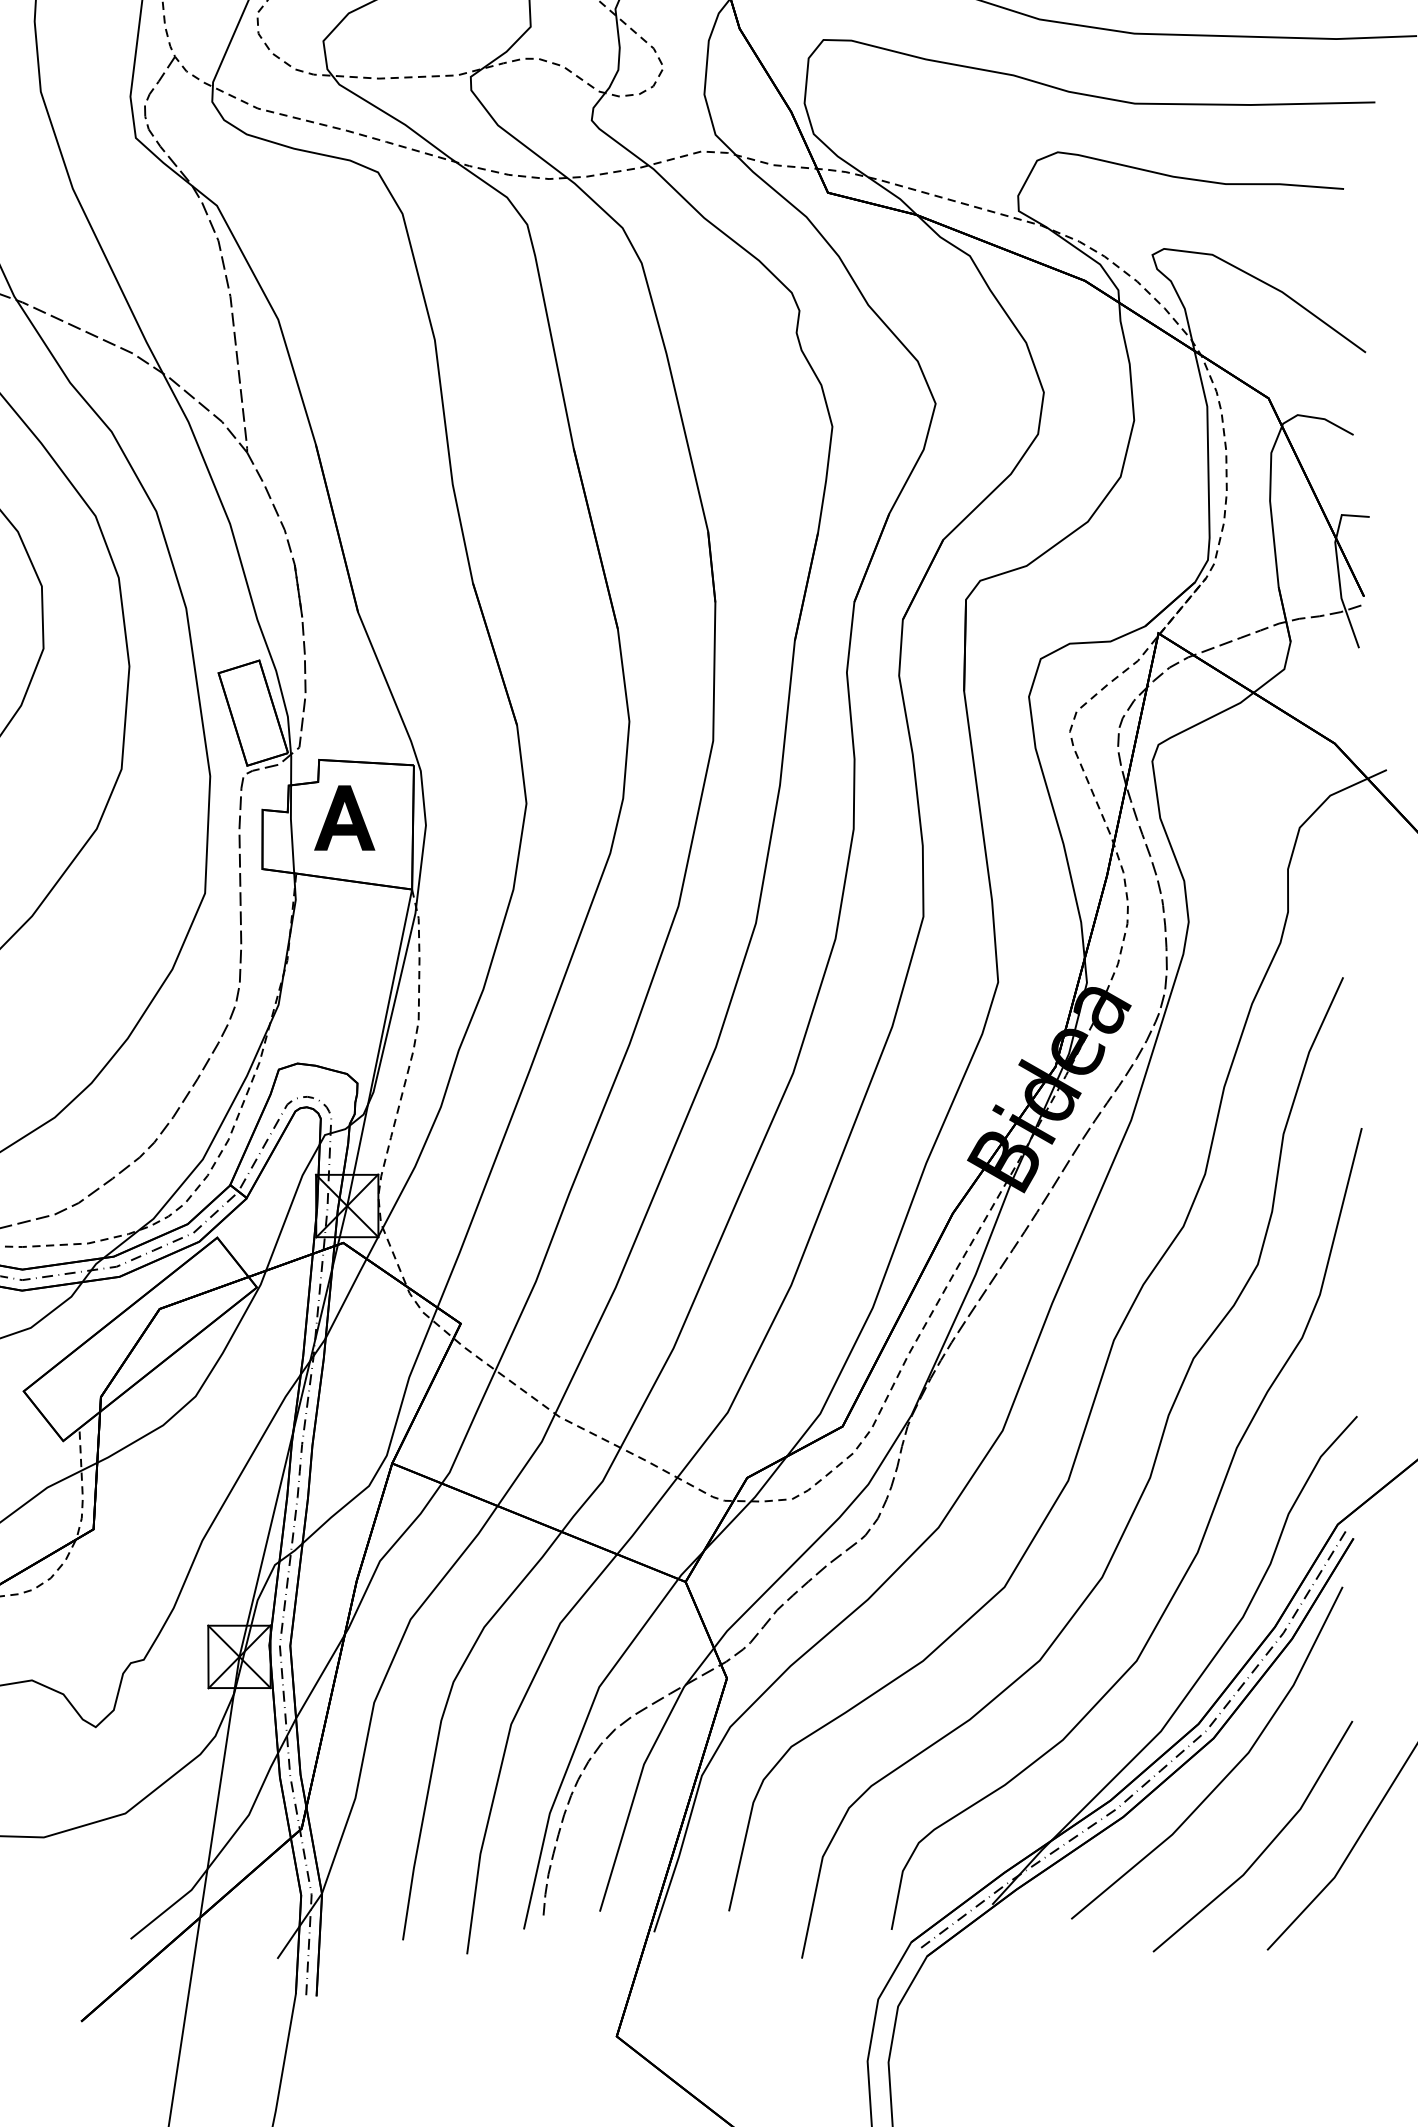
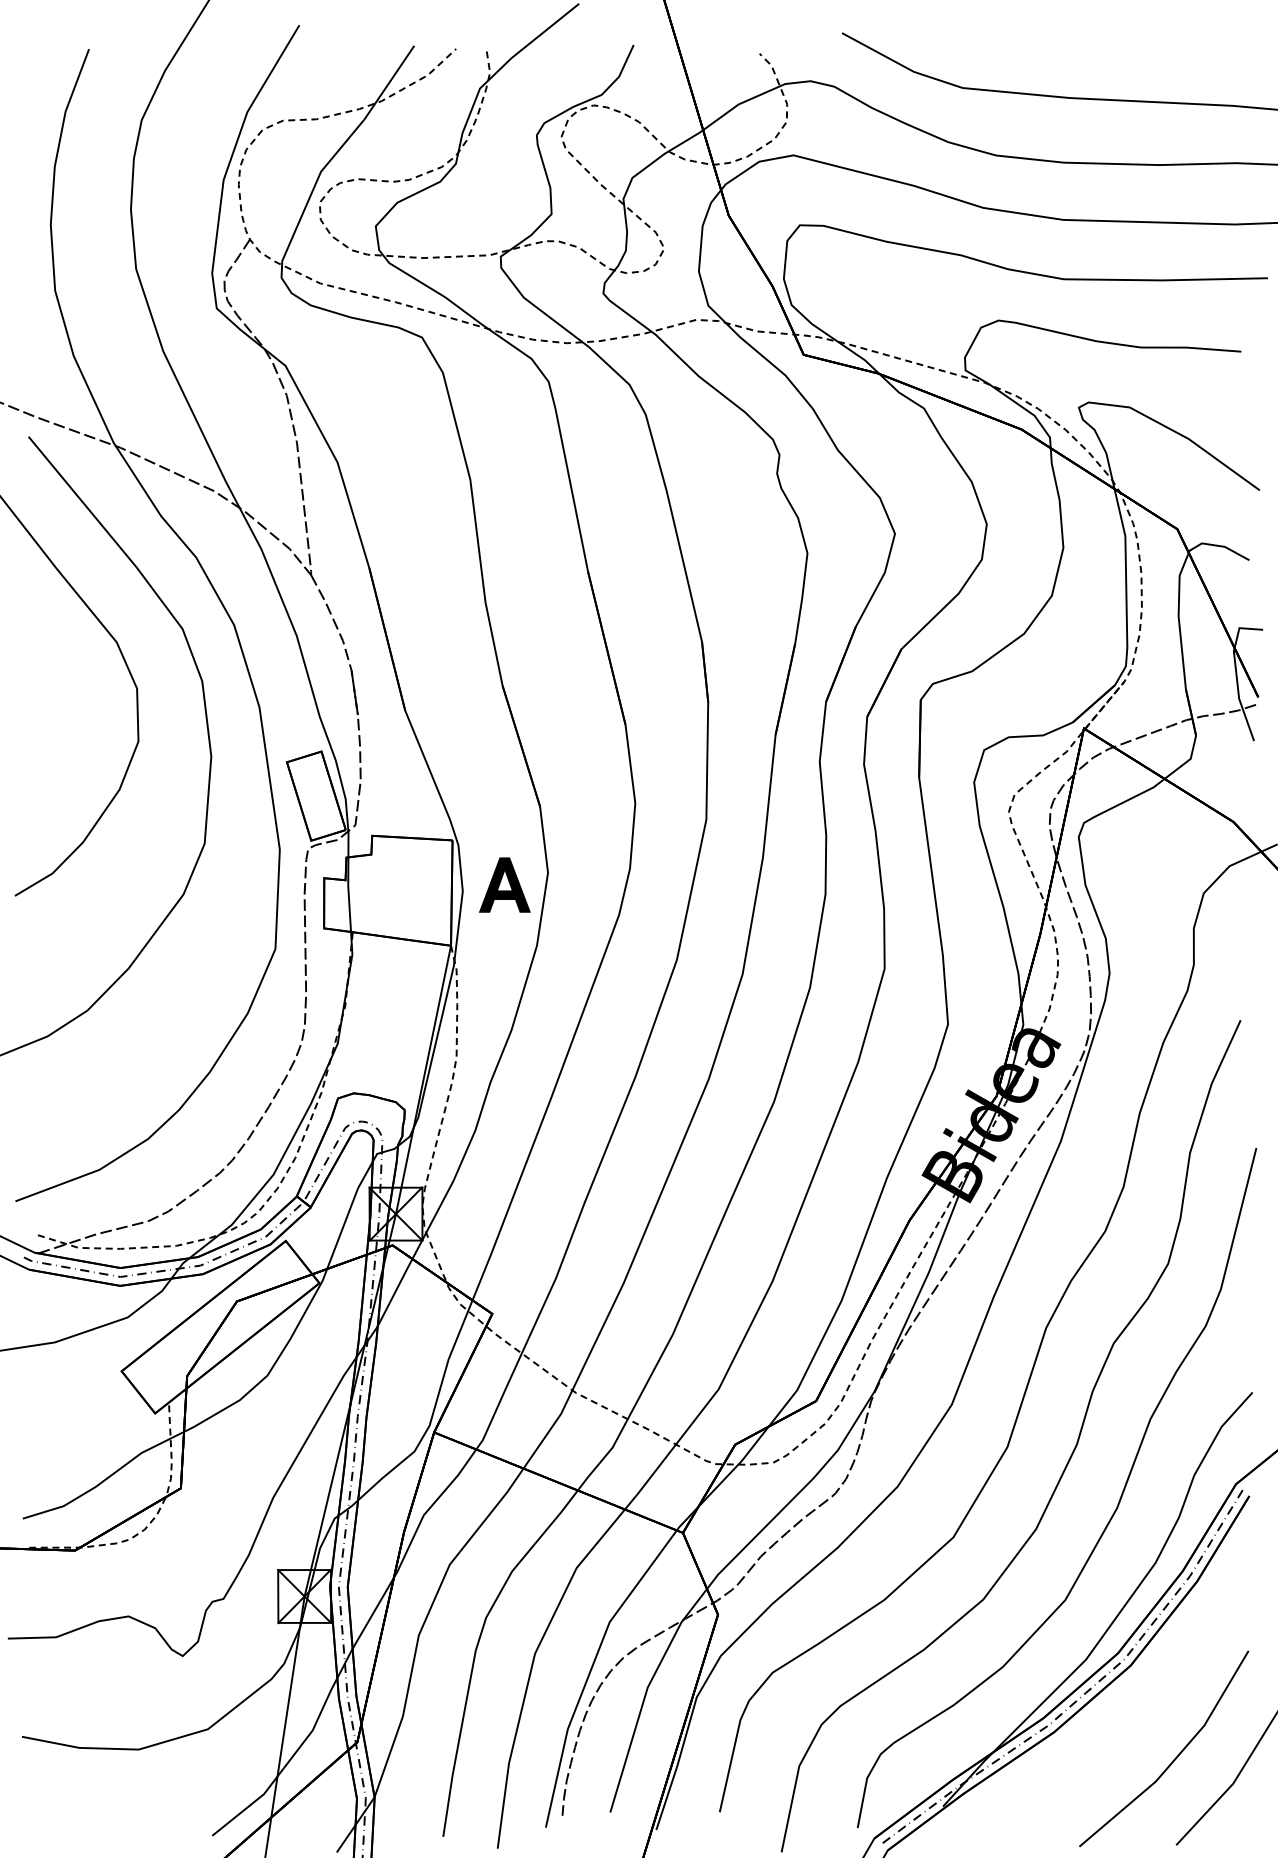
part: (344, 817) -> (504, 884), moved
line: (1227, 1773) -> (1142, 1695), removed

